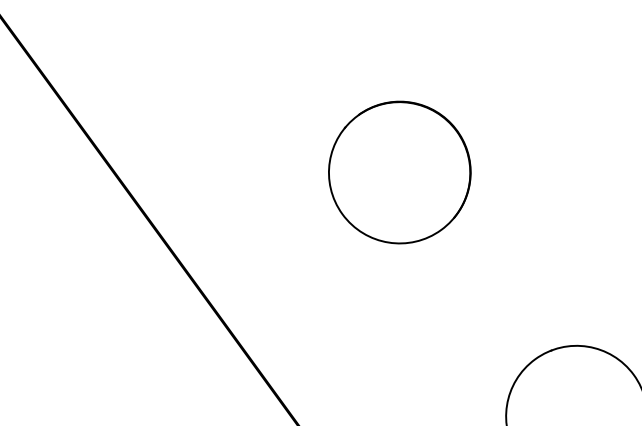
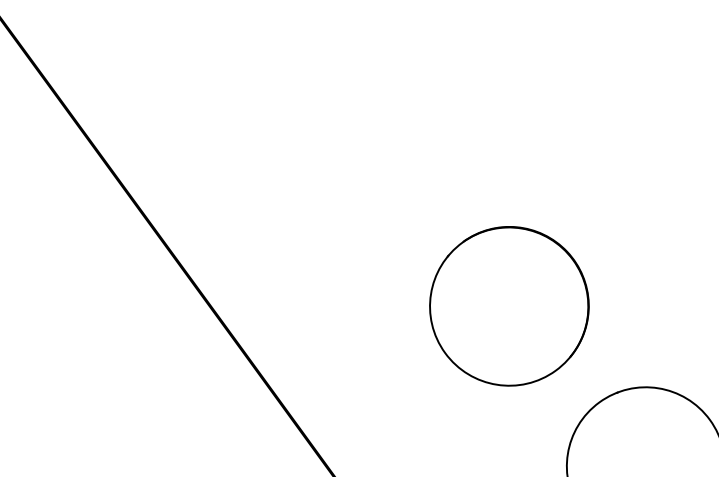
part: (399, 172) -> (509, 306), moved

